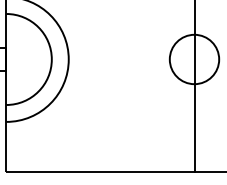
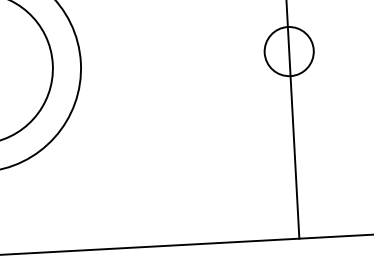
circle: (194, 59) -> (289, 51), size x0.6

